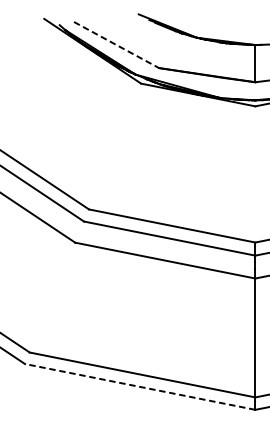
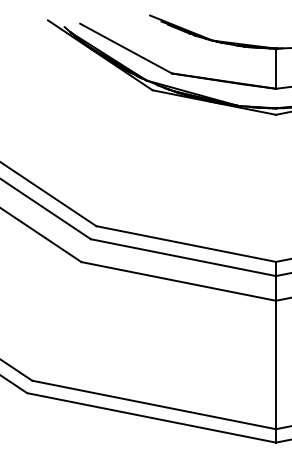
line: (116, 44) -> (126, 48), dashed -> solid
line: (140, 386) -> (151, 417), dashed -> solid

